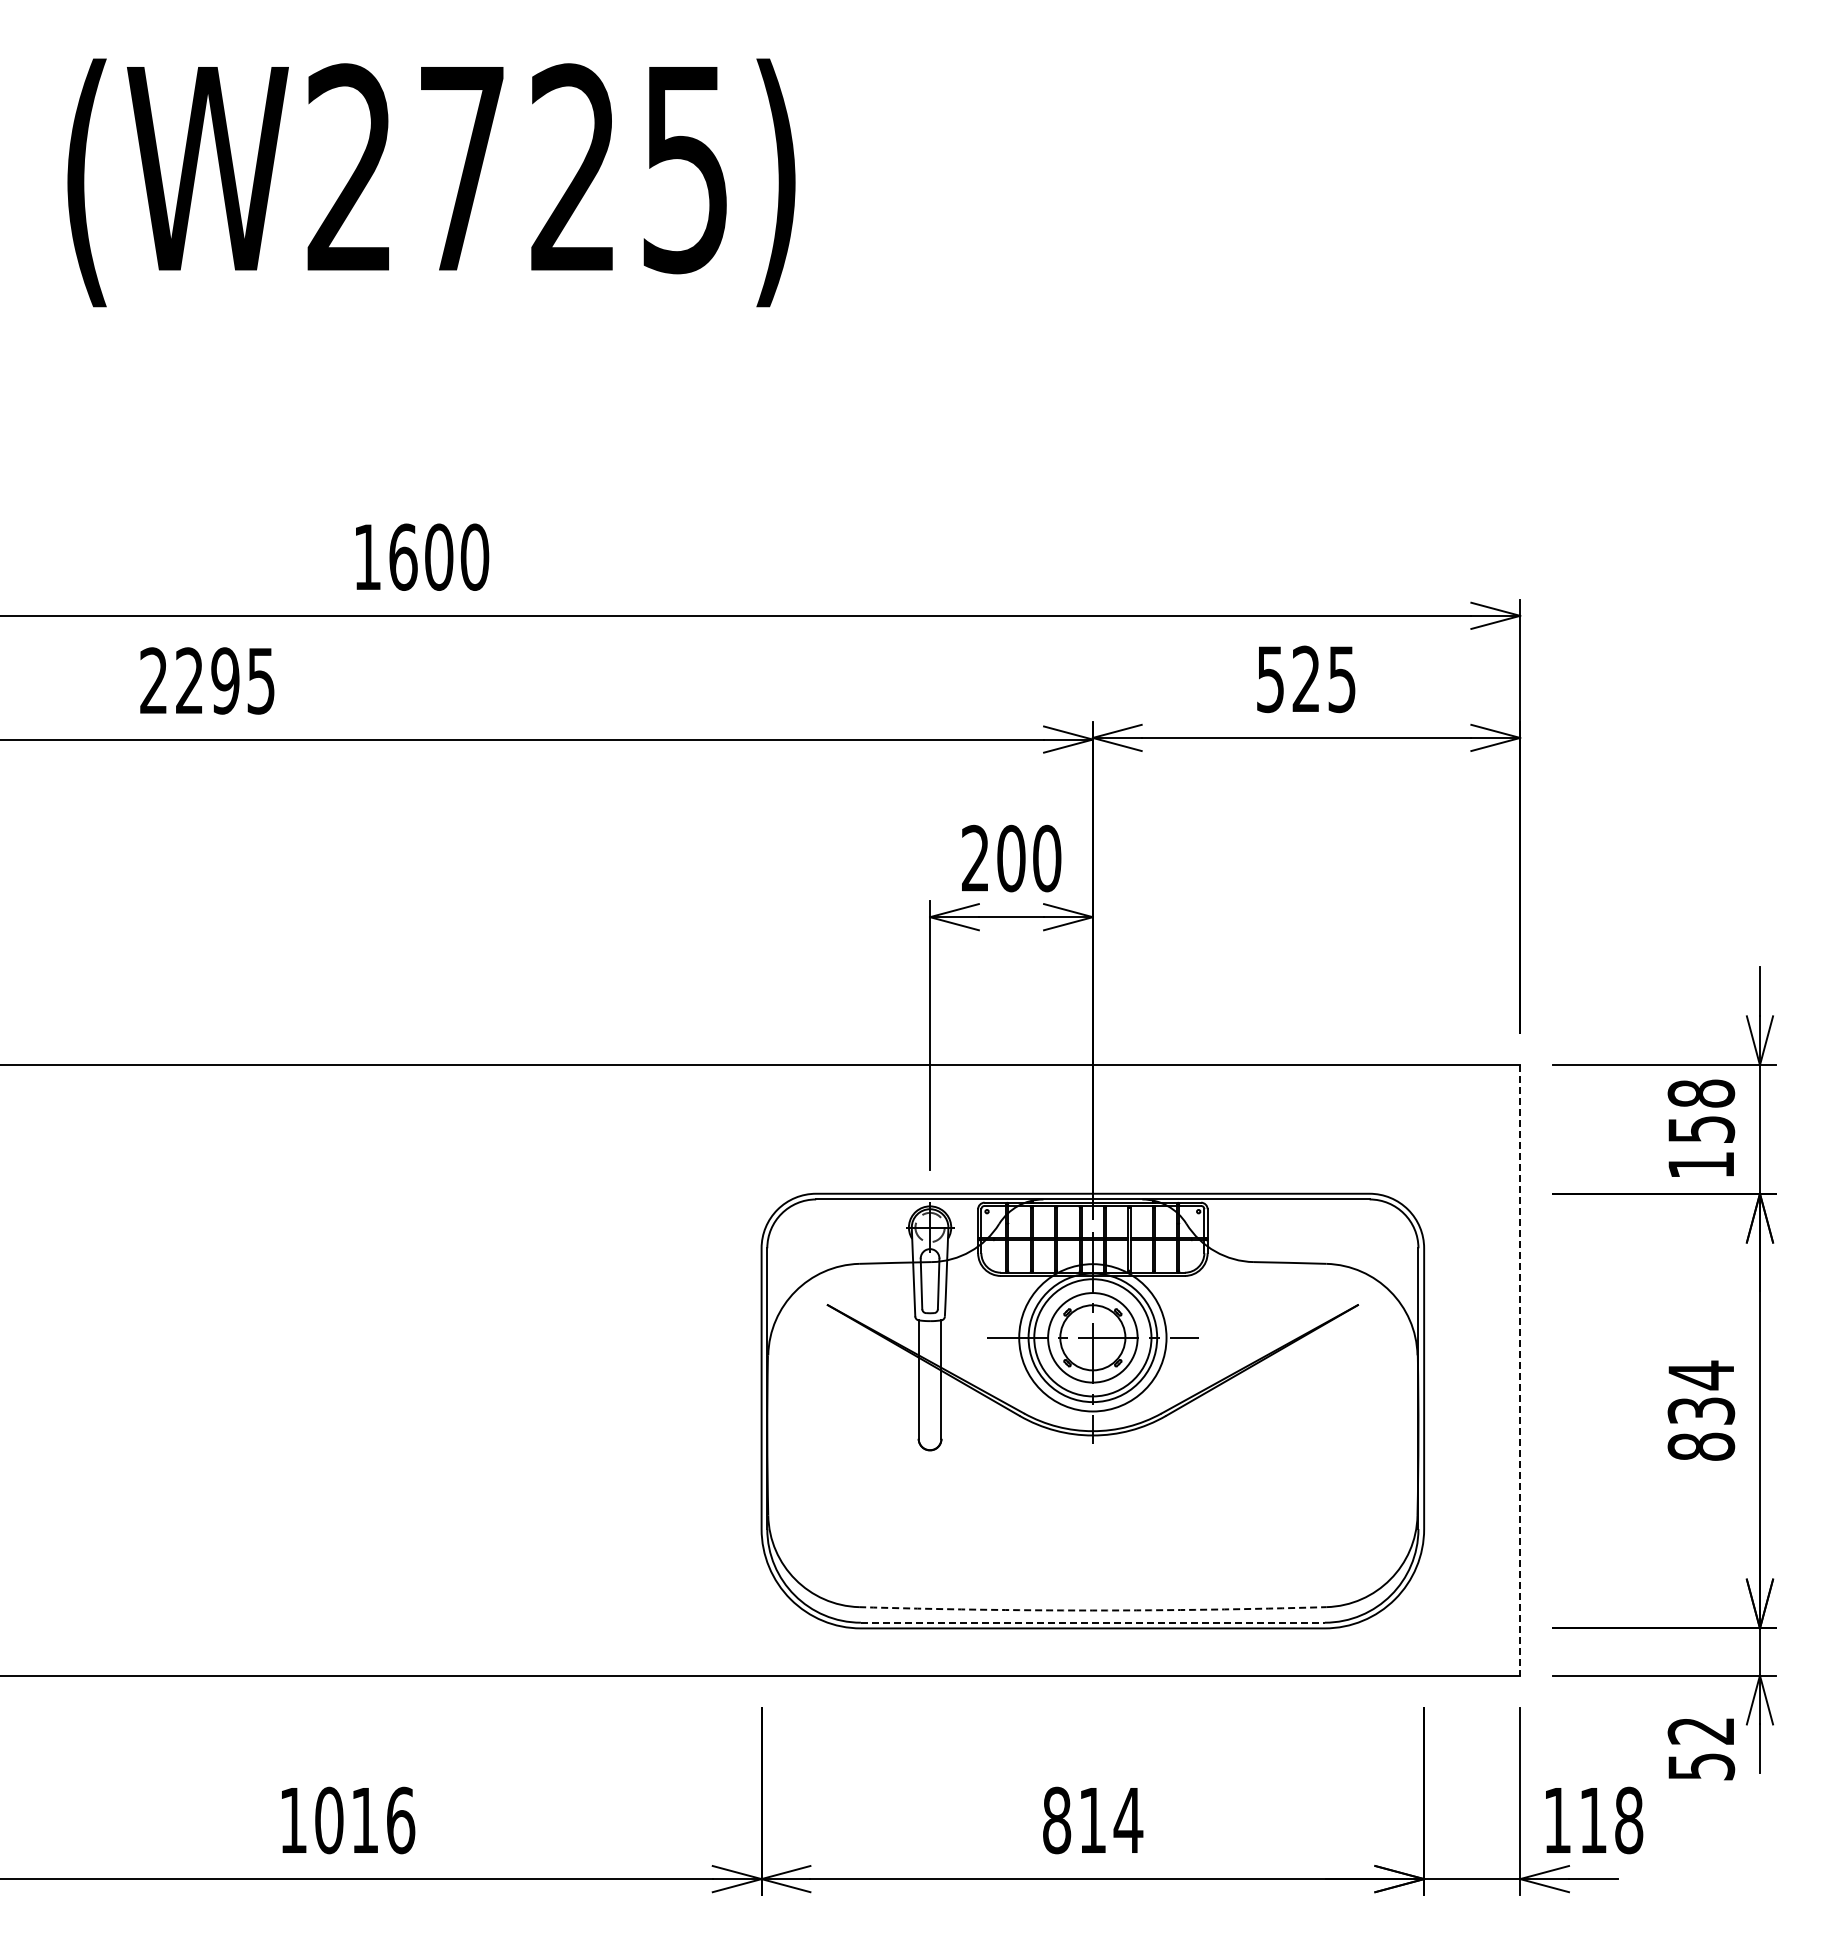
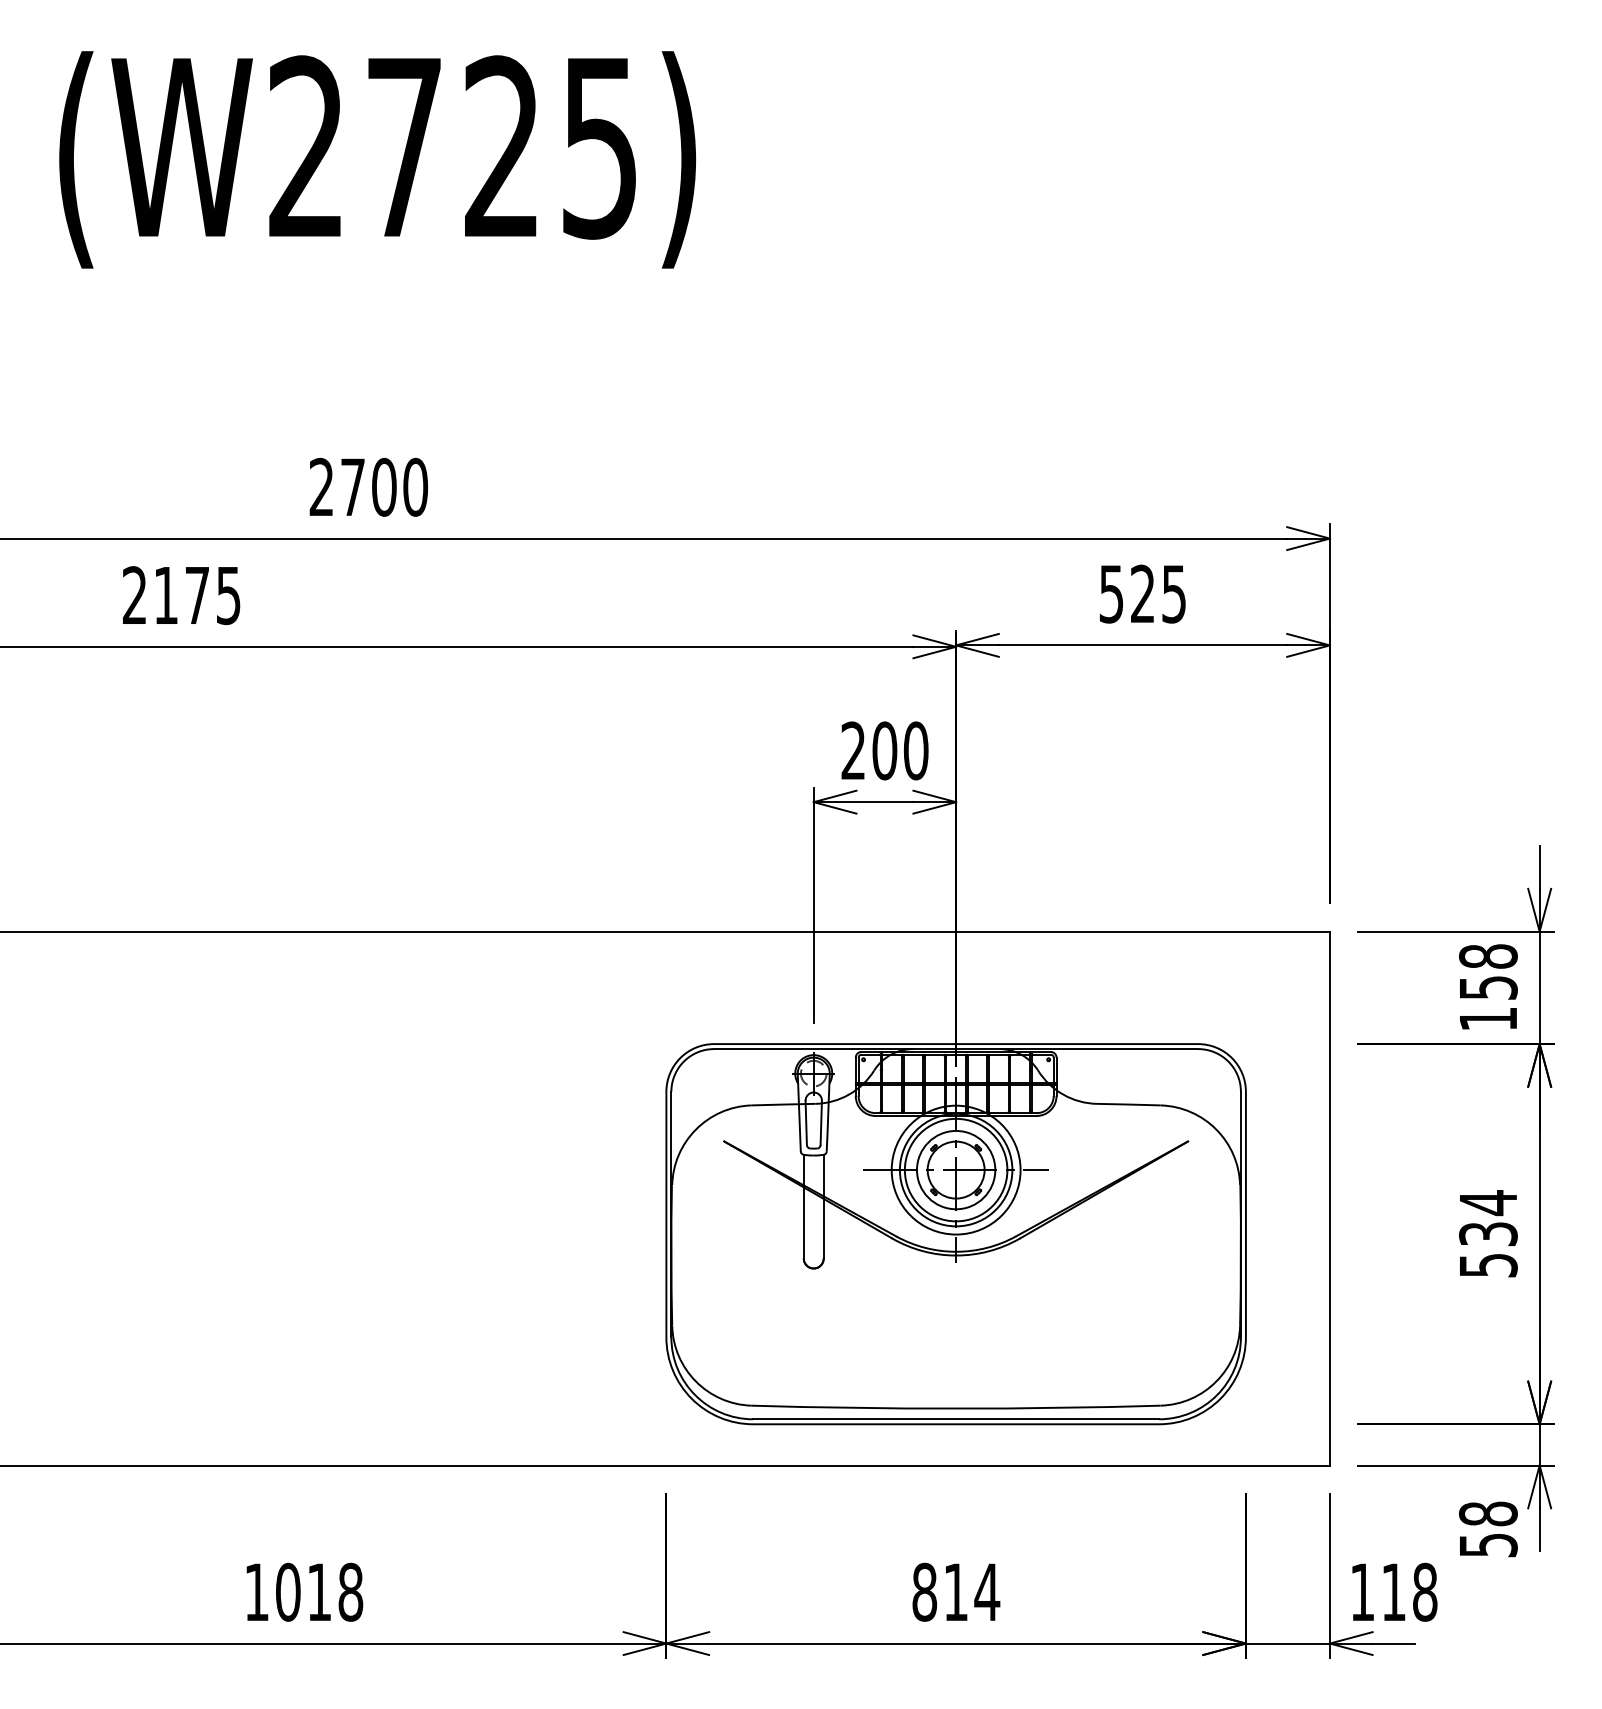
text: (385, 556) -> (337, 486), 1600 -> 2700
text: (207, 680) -> (181, 595), 2295 -> 2175
line: (1520, 1370) -> (1330, 1198), dashed -> solid
text: (1701, 1446) -> (1488, 1265), 834 -> 534
arc: (1092, 1610) -> (955, 1408), dashed -> solid
line: (1092, 1622) -> (955, 1419), dashed -> solid
text: (1701, 1730) -> (1488, 1513), 52 -> 58
text: (401, 1820) -> (351, 1592), 1016 -> 1018

